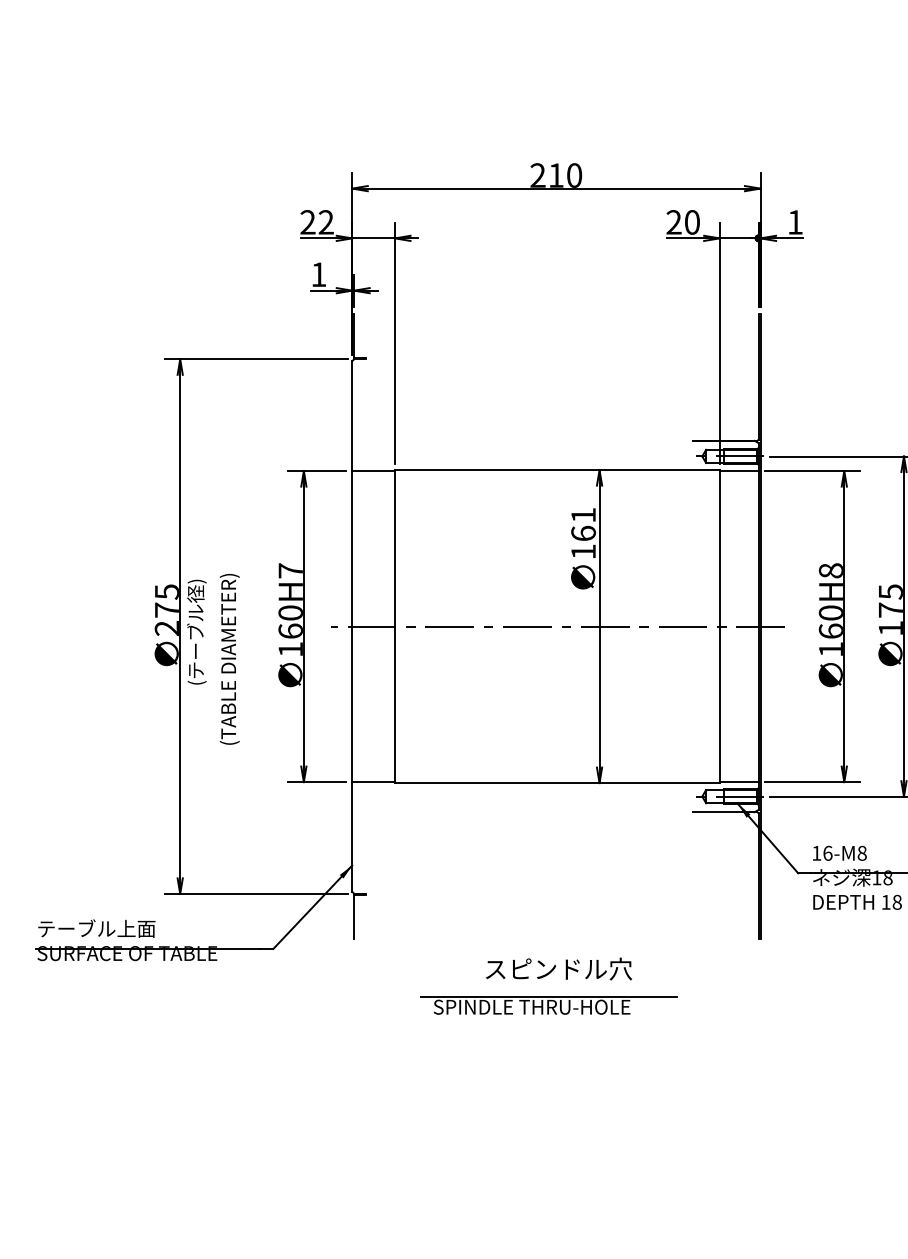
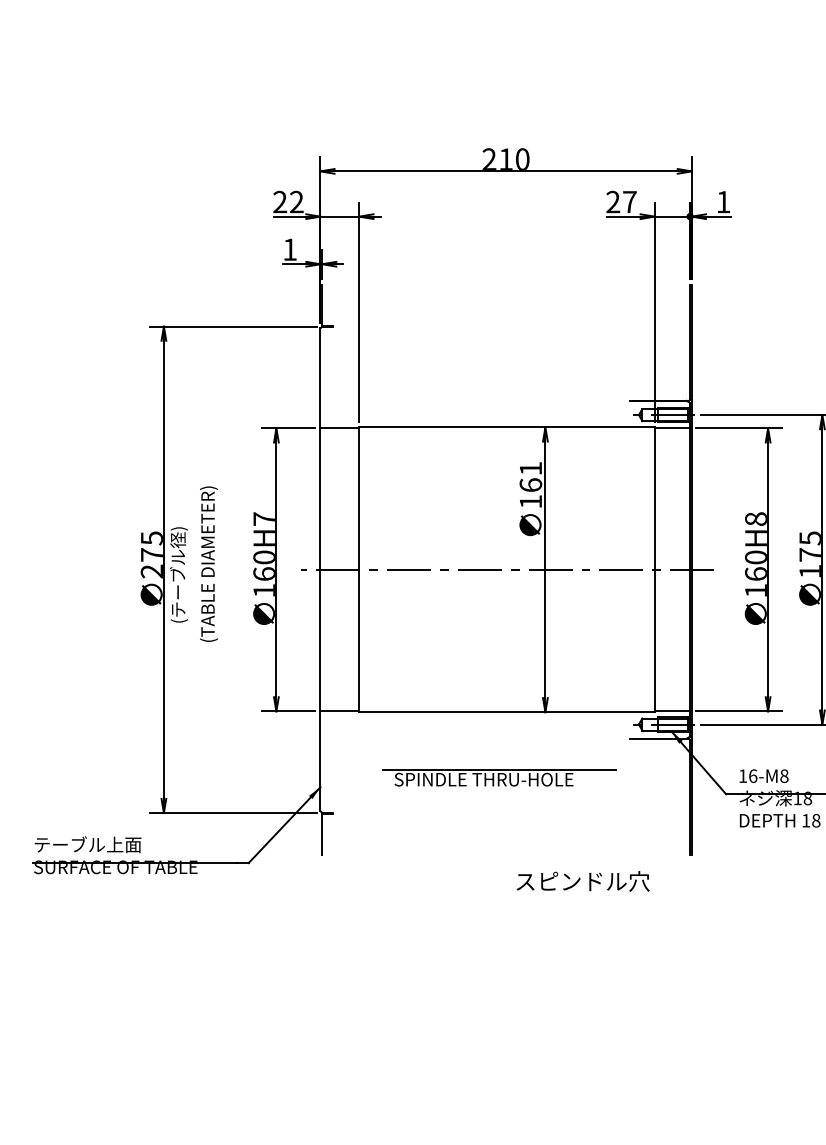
text: (692, 222) -> (629, 202), 20 -> 27
text: (229, 659) -> (208, 564), moved
text: (558, 968) -> (582, 880), moved
part: (548, 1005) -> (498, 778), moved

